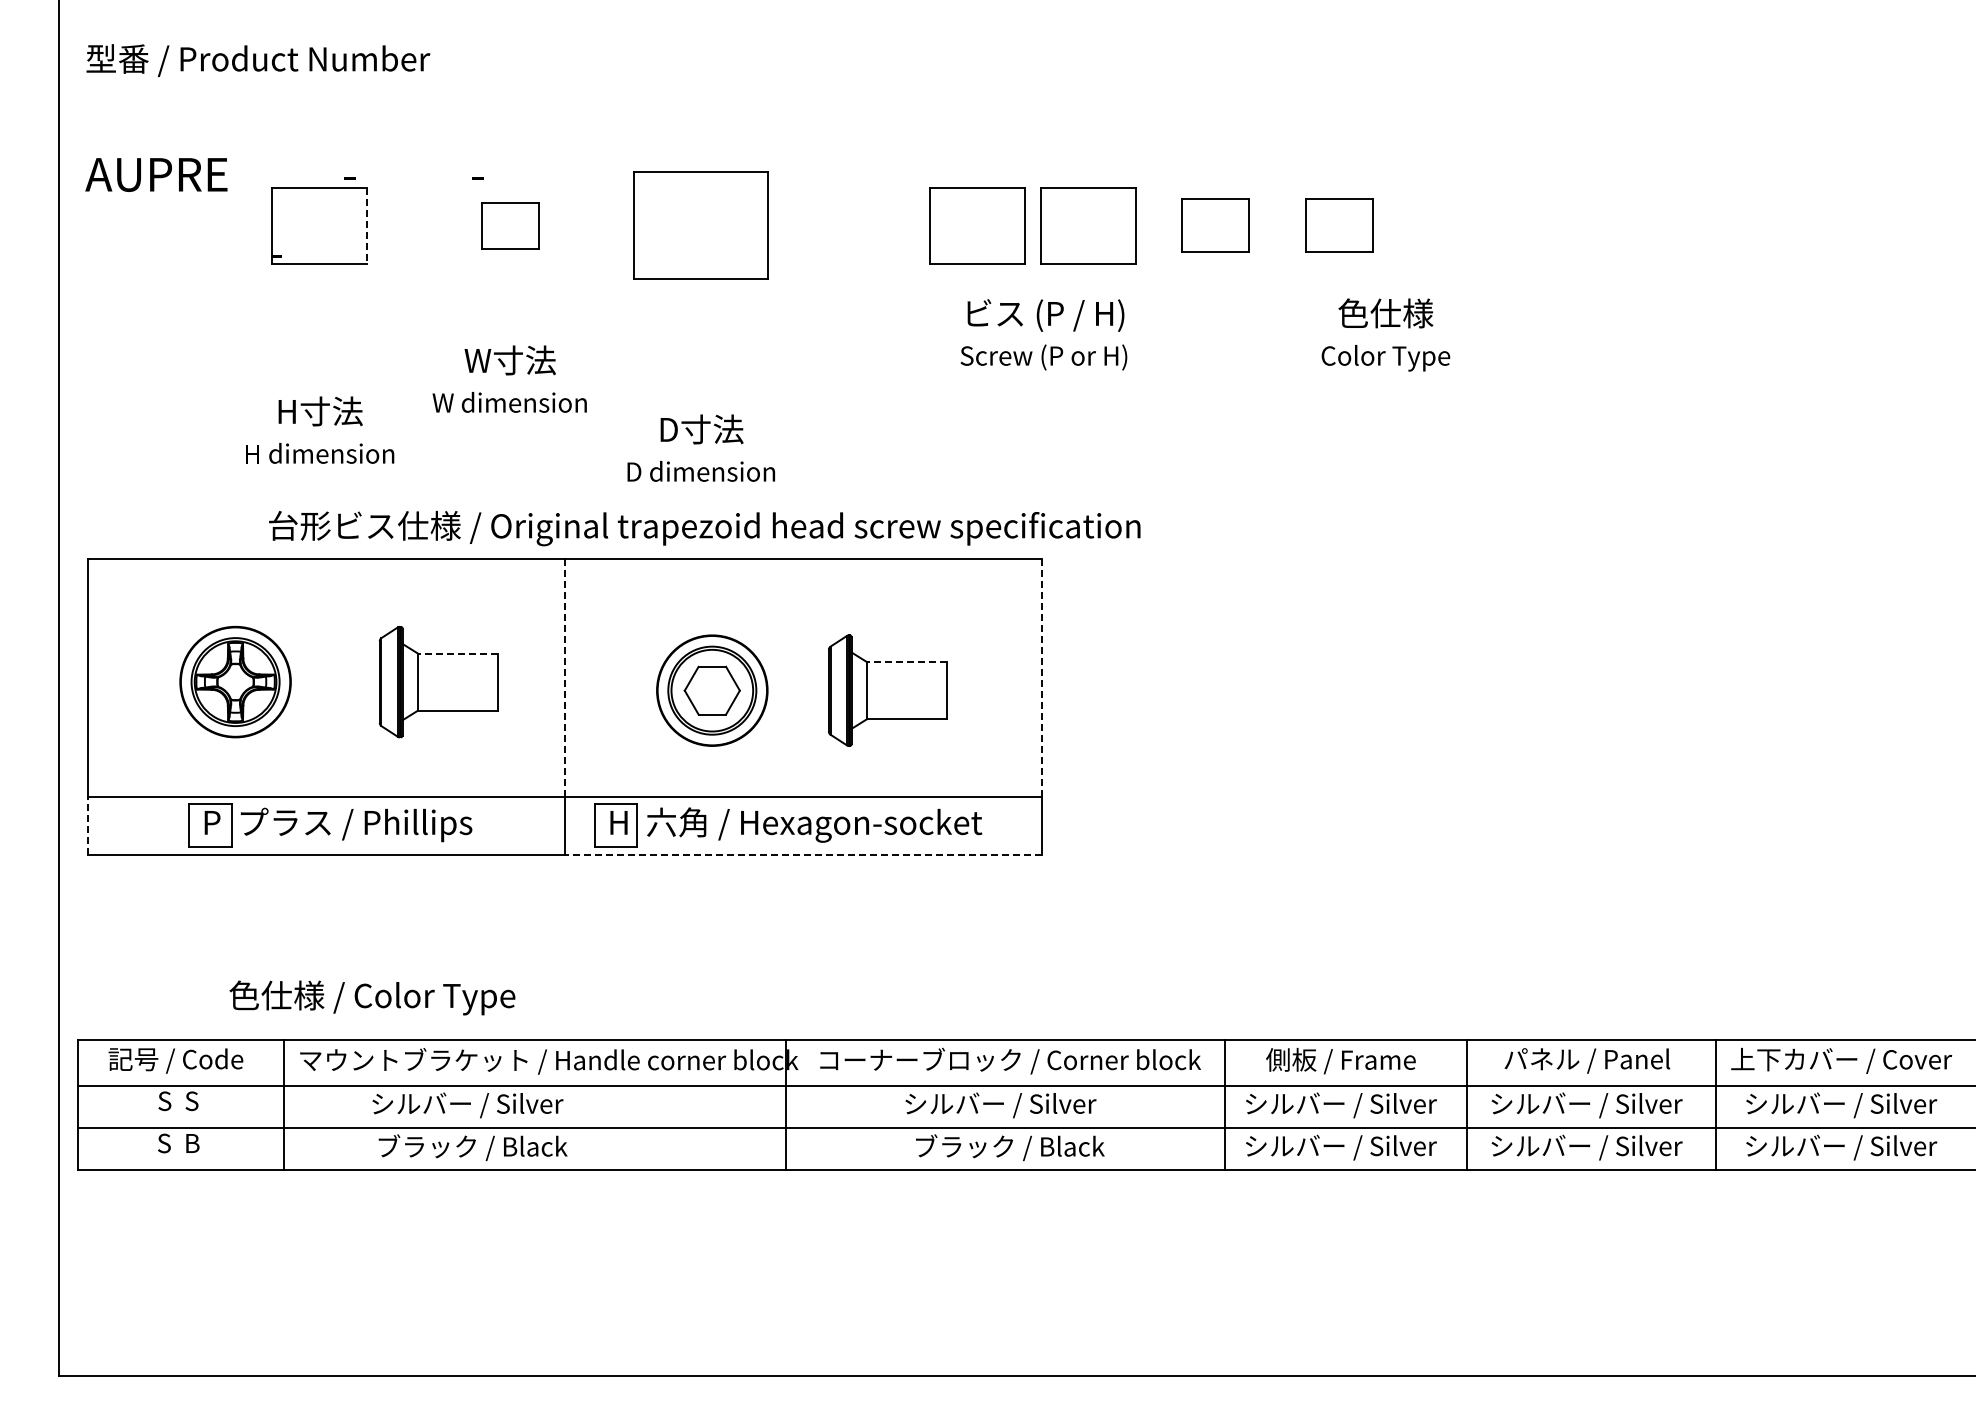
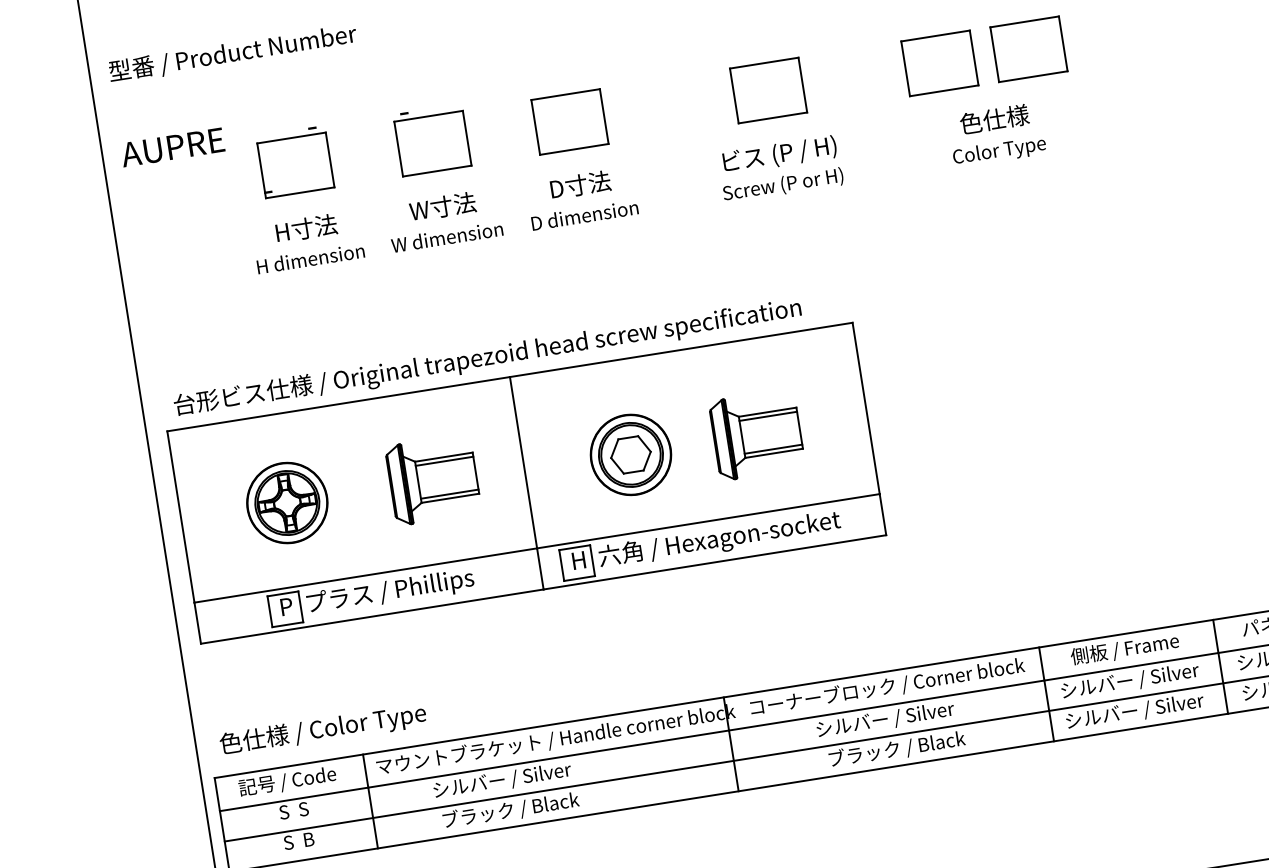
part: (510, 225) -> (432, 143), size x1.67
part: (700, 225) -> (569, 121), size x0.71
part: (1088, 225) -> (848, 77), removed
part: (1215, 225) -> (939, 63), size x1.43
part: (1339, 225) -> (1028, 49), size x1.43
line: (367, 226) -> (330, 160), dashed -> solid
text: (1043, 334) -> (780, 168), moved
text: (1385, 334) -> (996, 134), moved
text: (509, 378) -> (444, 219), moved
text: (320, 429) -> (308, 241), moved
text: (700, 447) -> (581, 198), moved
text: (704, 528) -> (487, 358), moved
line: (457, 653) -> (443, 457), dashed -> solid
line: (457, 659) -> (444, 461), added
line: (906, 662) -> (767, 412), dashed -> solid
line: (906, 667) -> (767, 416), added
line: (564, 678) -> (523, 463), dashed -> solid
line: (1041, 678) -> (866, 408), dashed -> solid
line: (457, 704) -> (449, 493), added
line: (906, 713) -> (773, 449), added
line: (88, 825) -> (197, 622), dashed -> solid
line: (802, 854) -> (714, 562), dashed -> solid
text: (372, 997) -> (323, 729), moved

